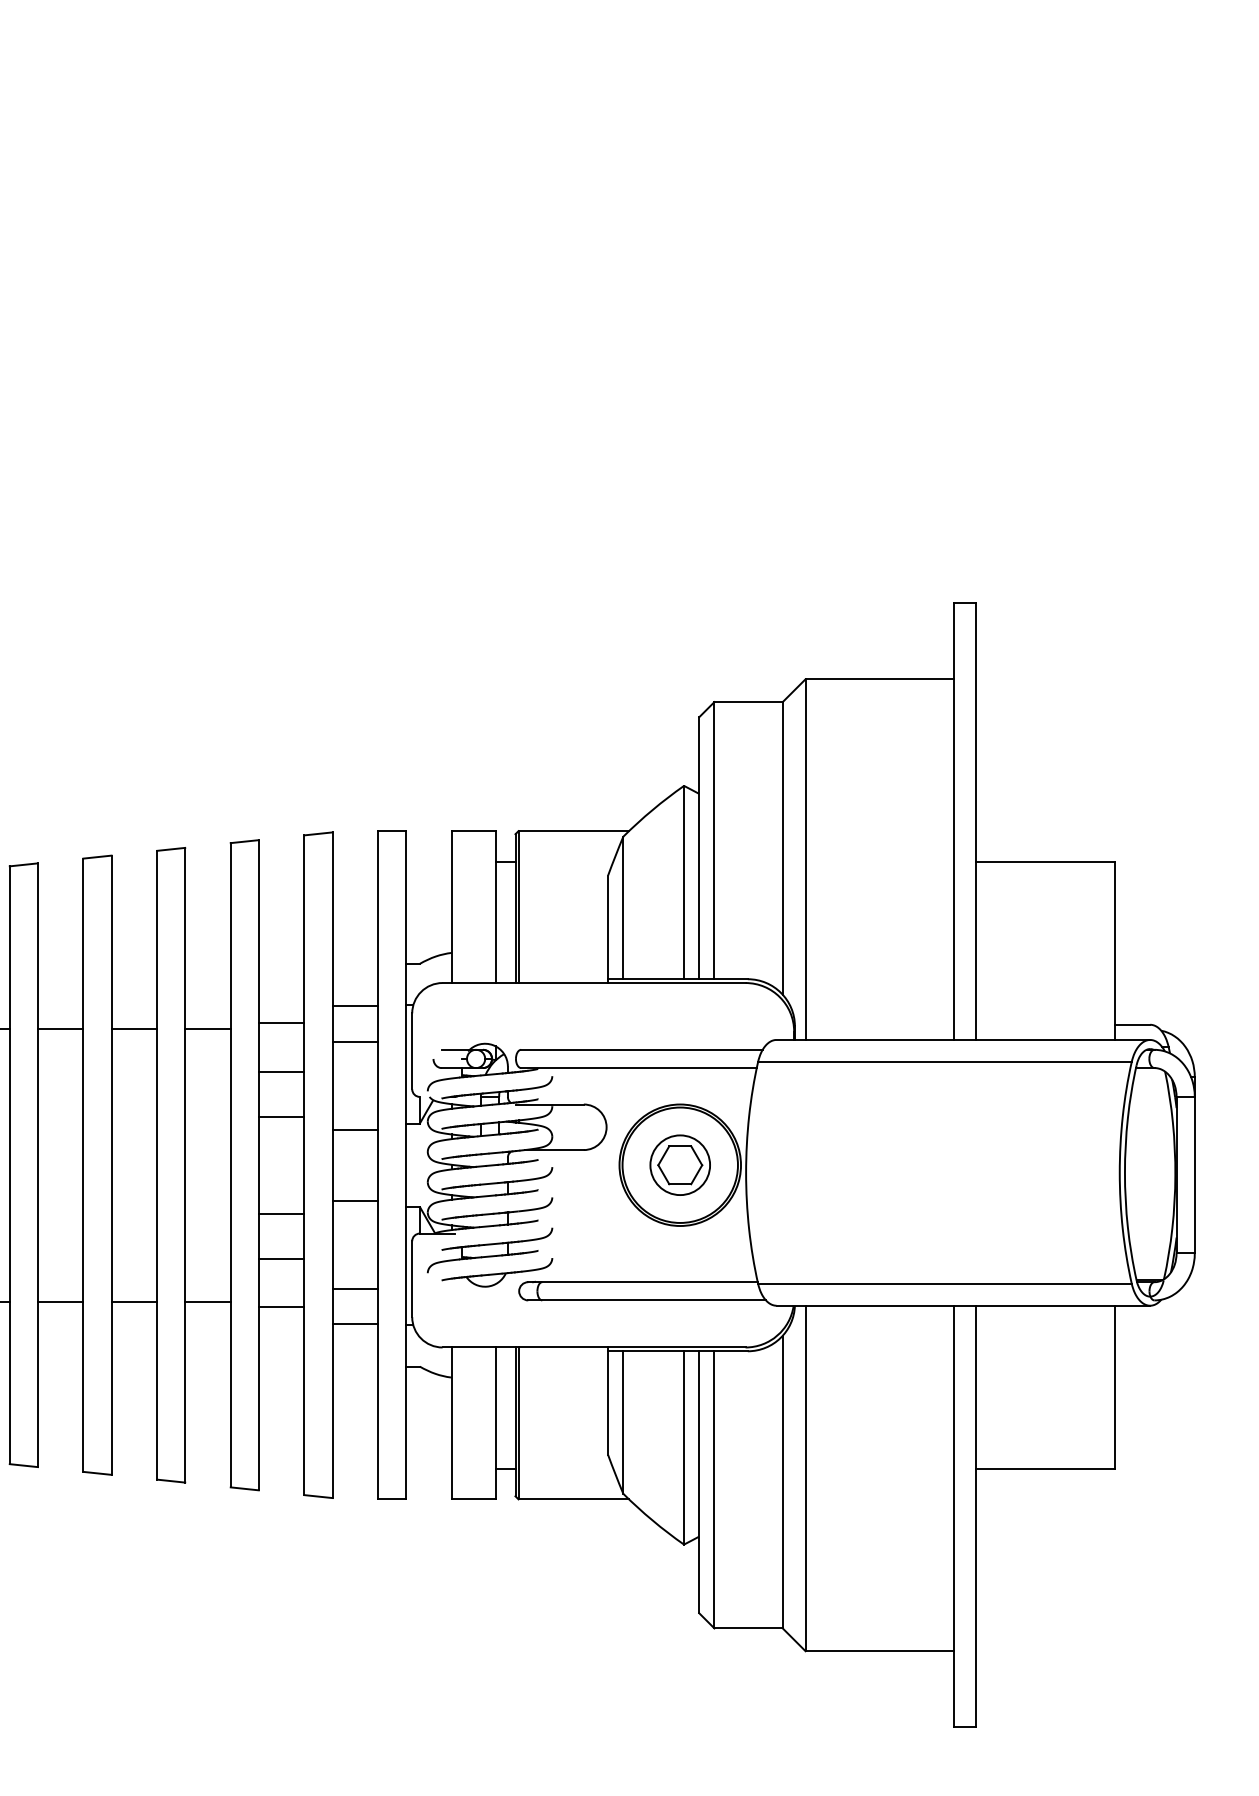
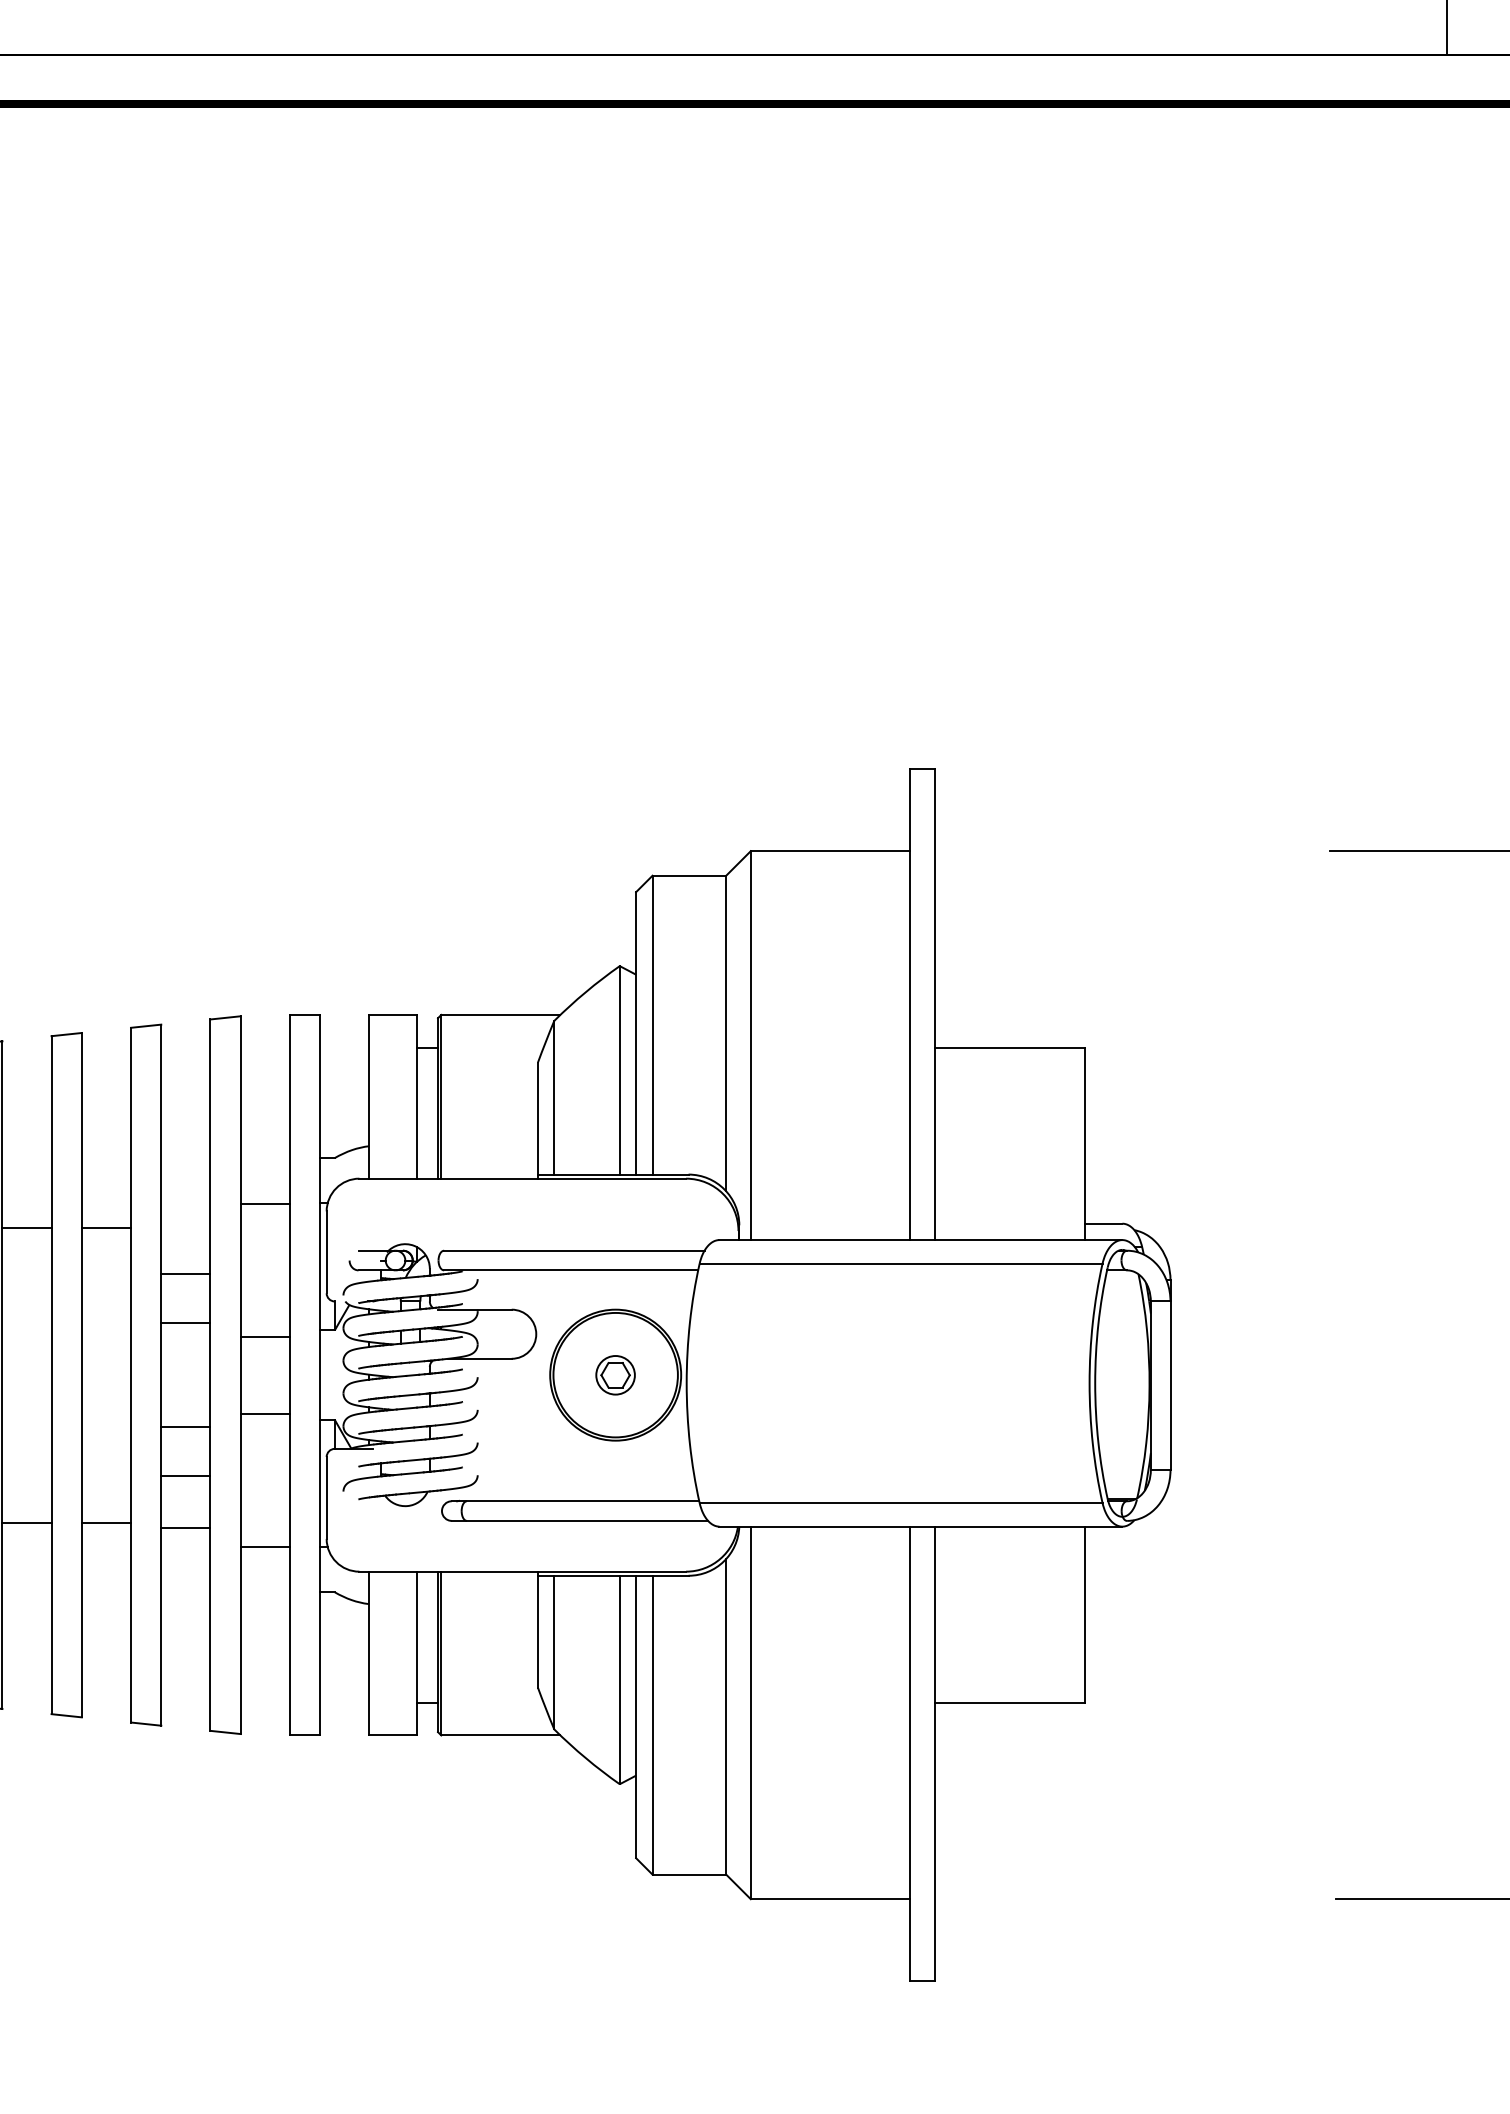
line: (281, 1023) -> (185, 1222), removed
line: (354, 1042) -> (264, 1242), removed
part: (680, 1165) -> (615, 1375), size x0.6
line: (354, 1288) -> (264, 1508), removed

